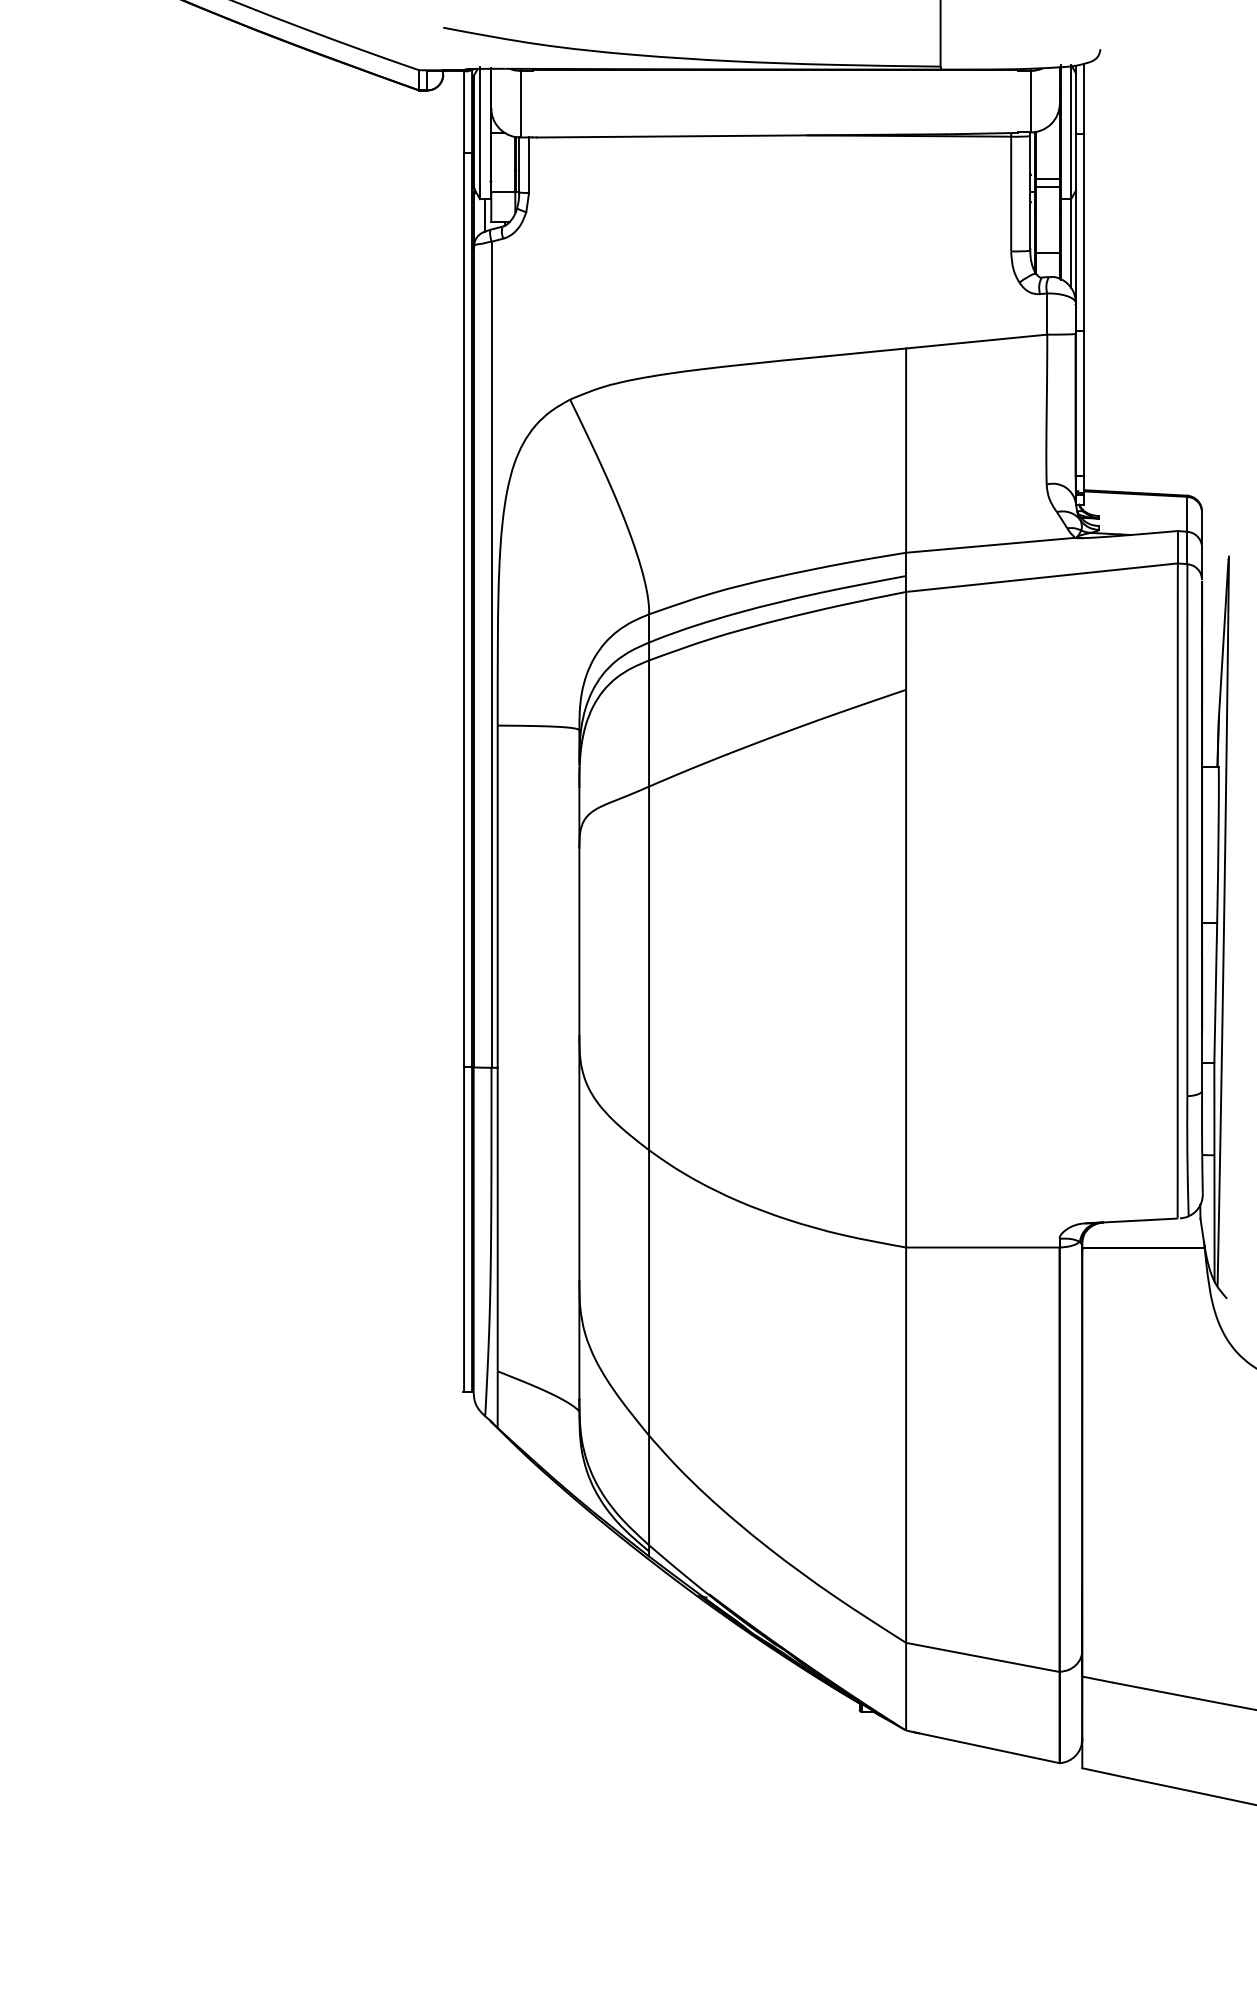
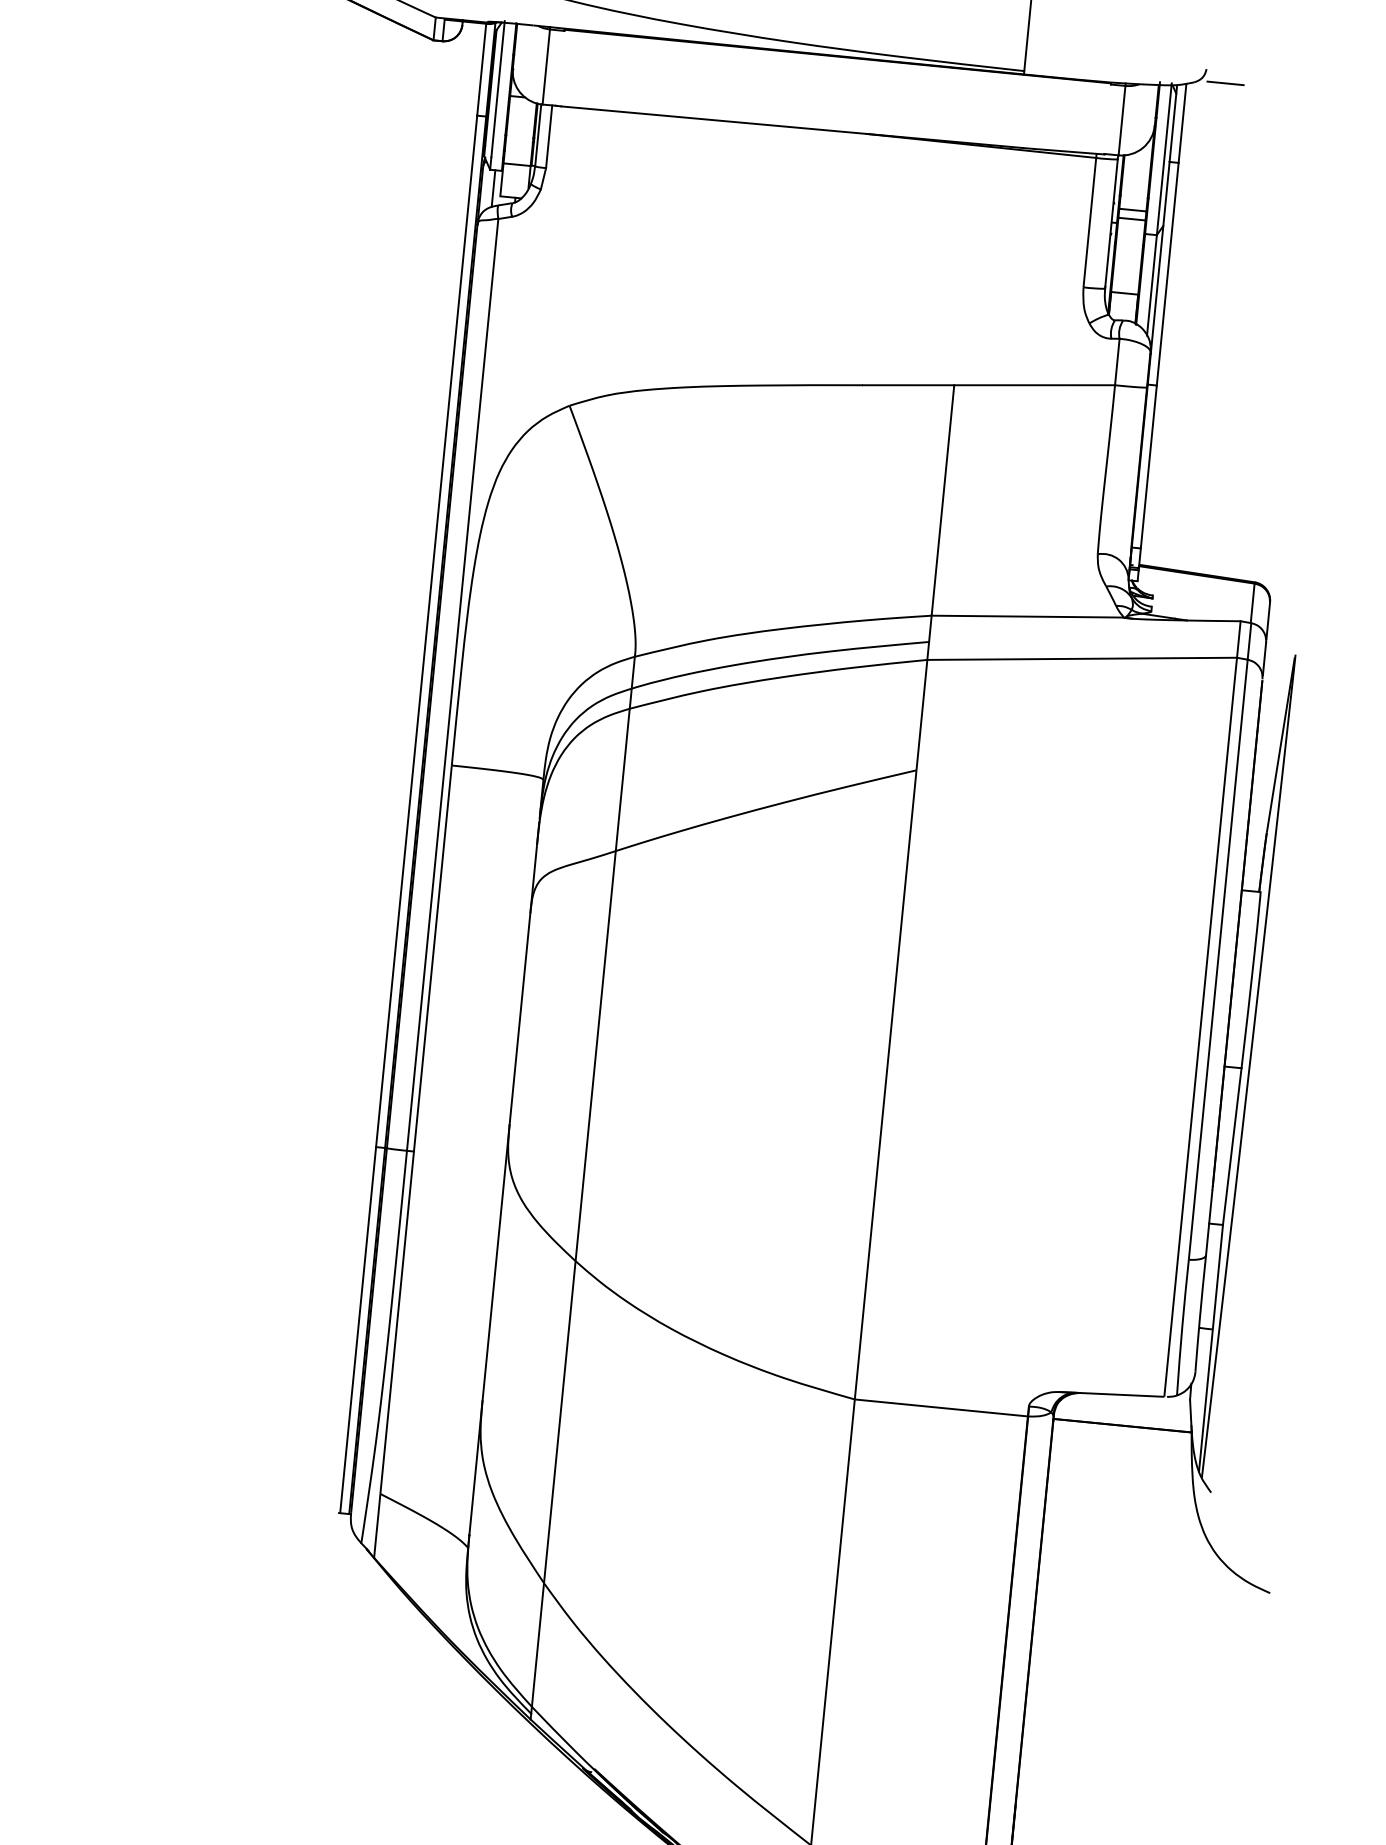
line: (1118, 60) -> (1225, 83), added

